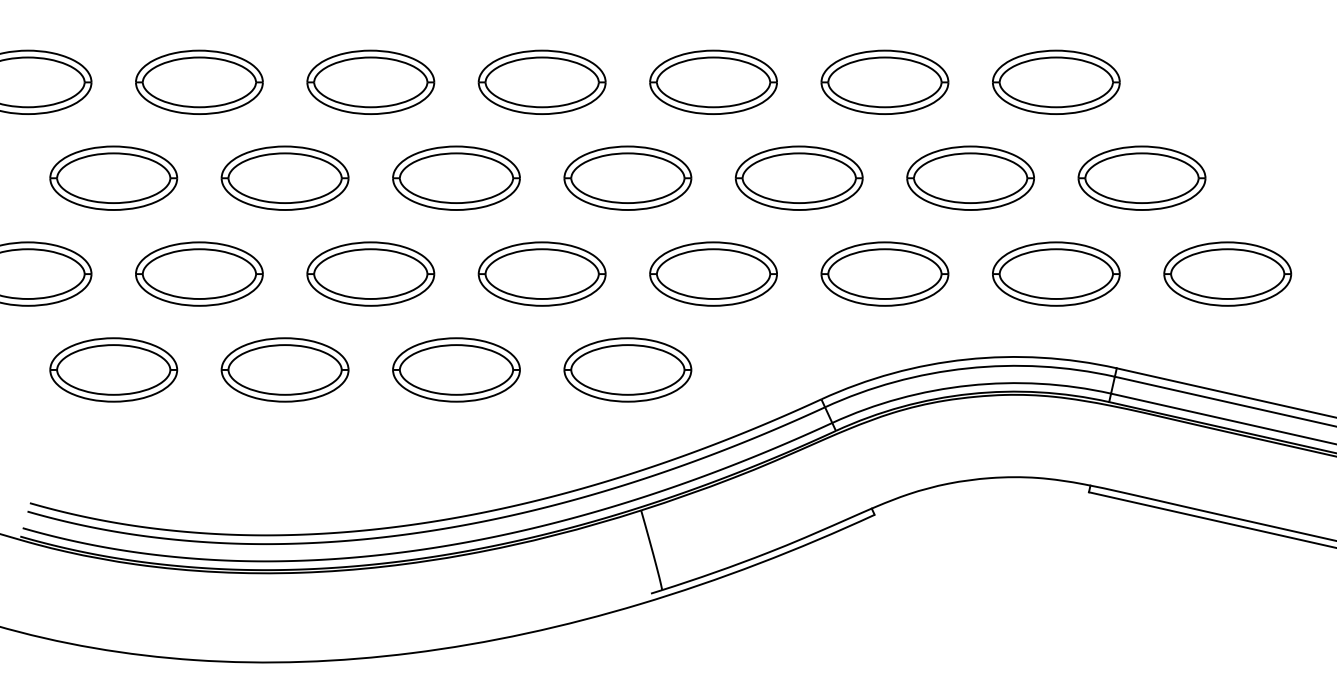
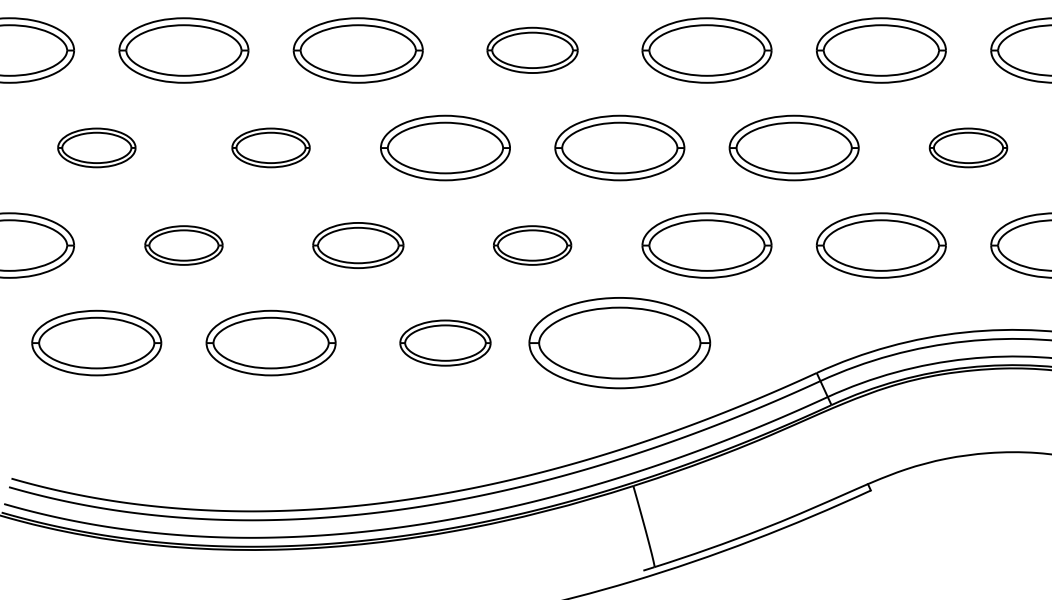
part: (541, 81) -> (531, 49), size x0.7
part: (113, 177) -> (96, 147), size x0.6
part: (284, 177) -> (270, 147), size x0.6
part: (970, 177) -> (968, 147), size x0.6
part: (199, 273) -> (184, 244), size x0.6
part: (370, 273) -> (357, 244), size x0.7
part: (541, 273) -> (531, 244), size x0.6
part: (456, 369) -> (445, 342), size x0.7
part: (627, 369) -> (619, 342), size x1.4

